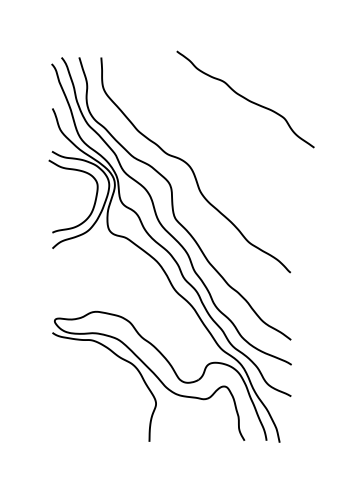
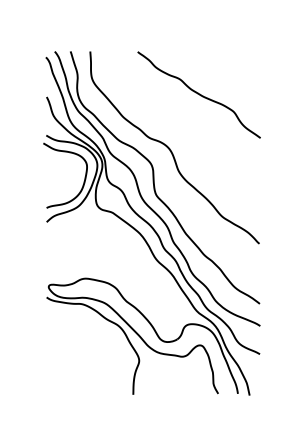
curve: (244, 98) -> (198, 94), moved

